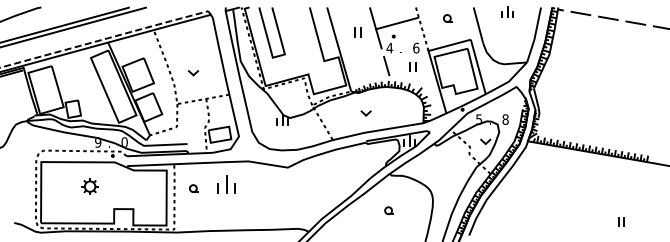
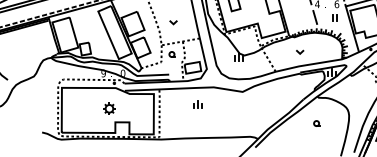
part: (226, 184) -> (197, 104), size x0.62
part: (89, 186) -> (109, 108), moved
part: (193, 188) -> (172, 54), moved

